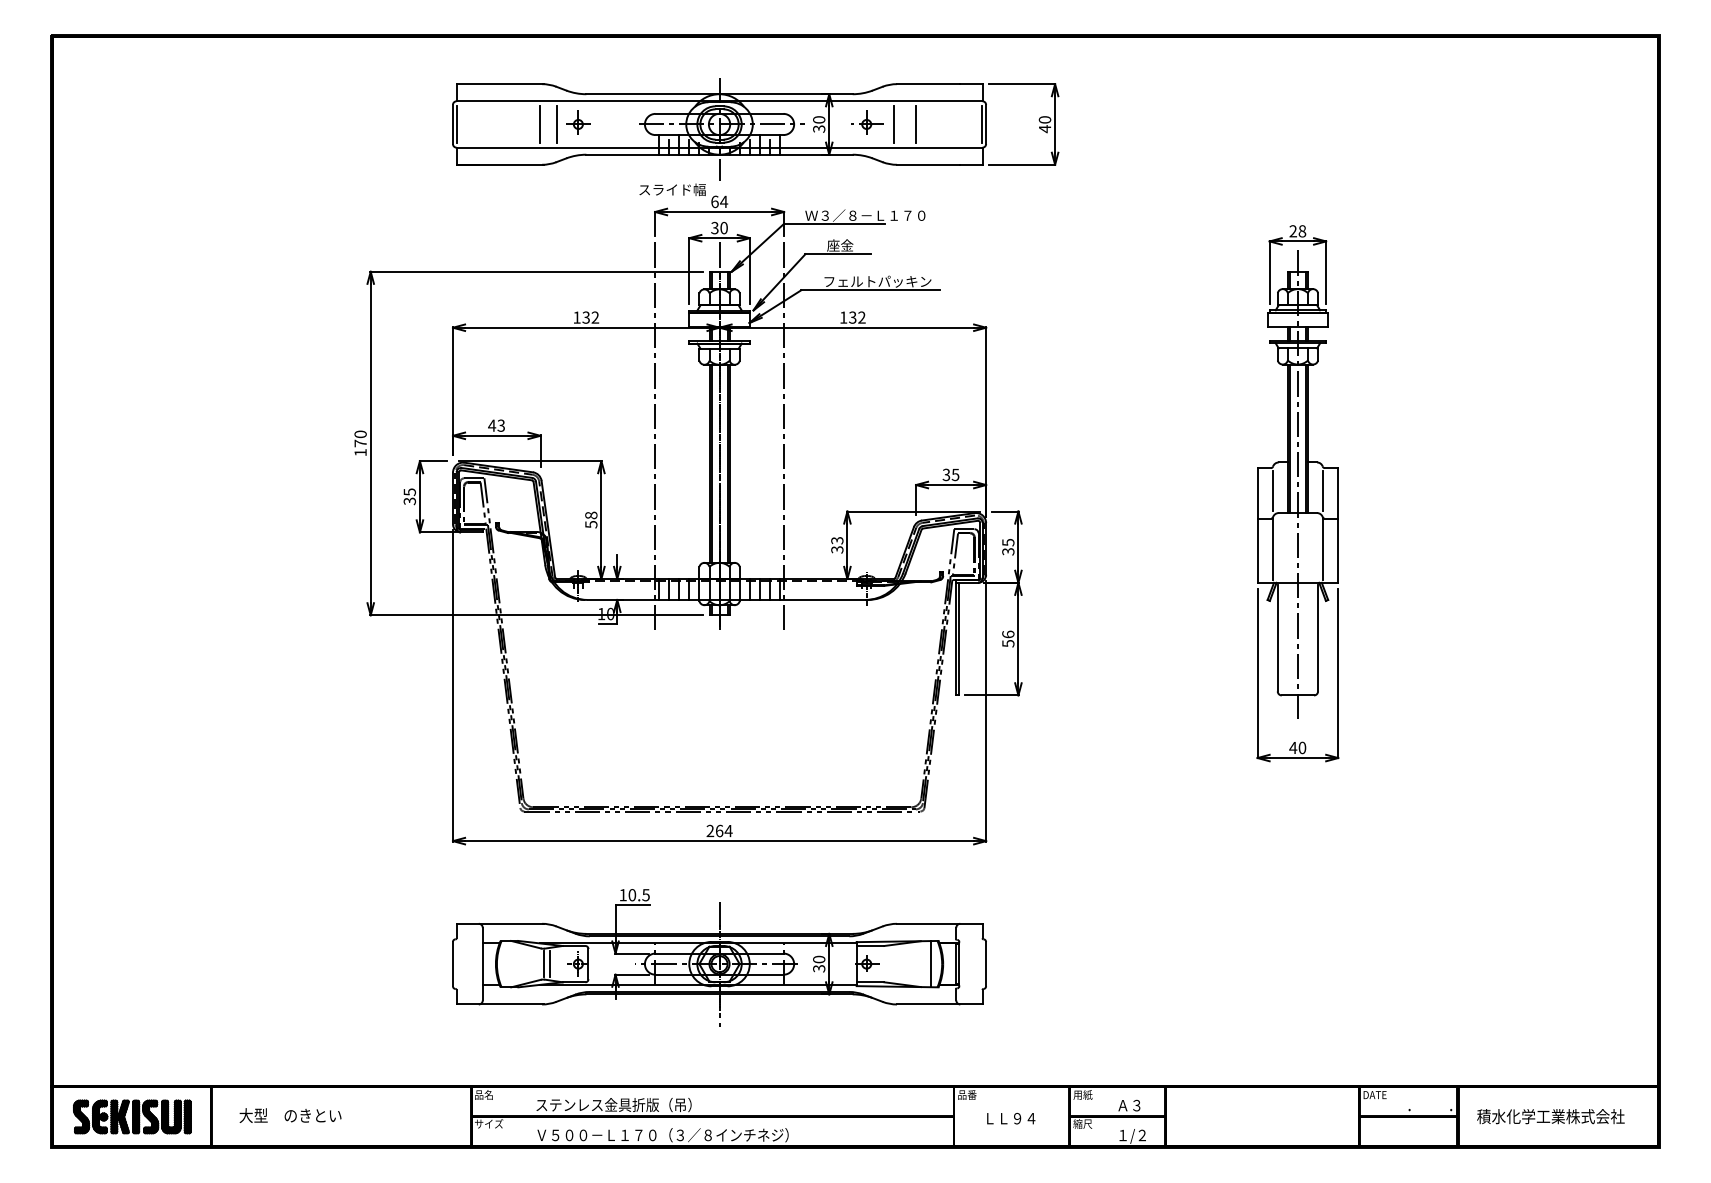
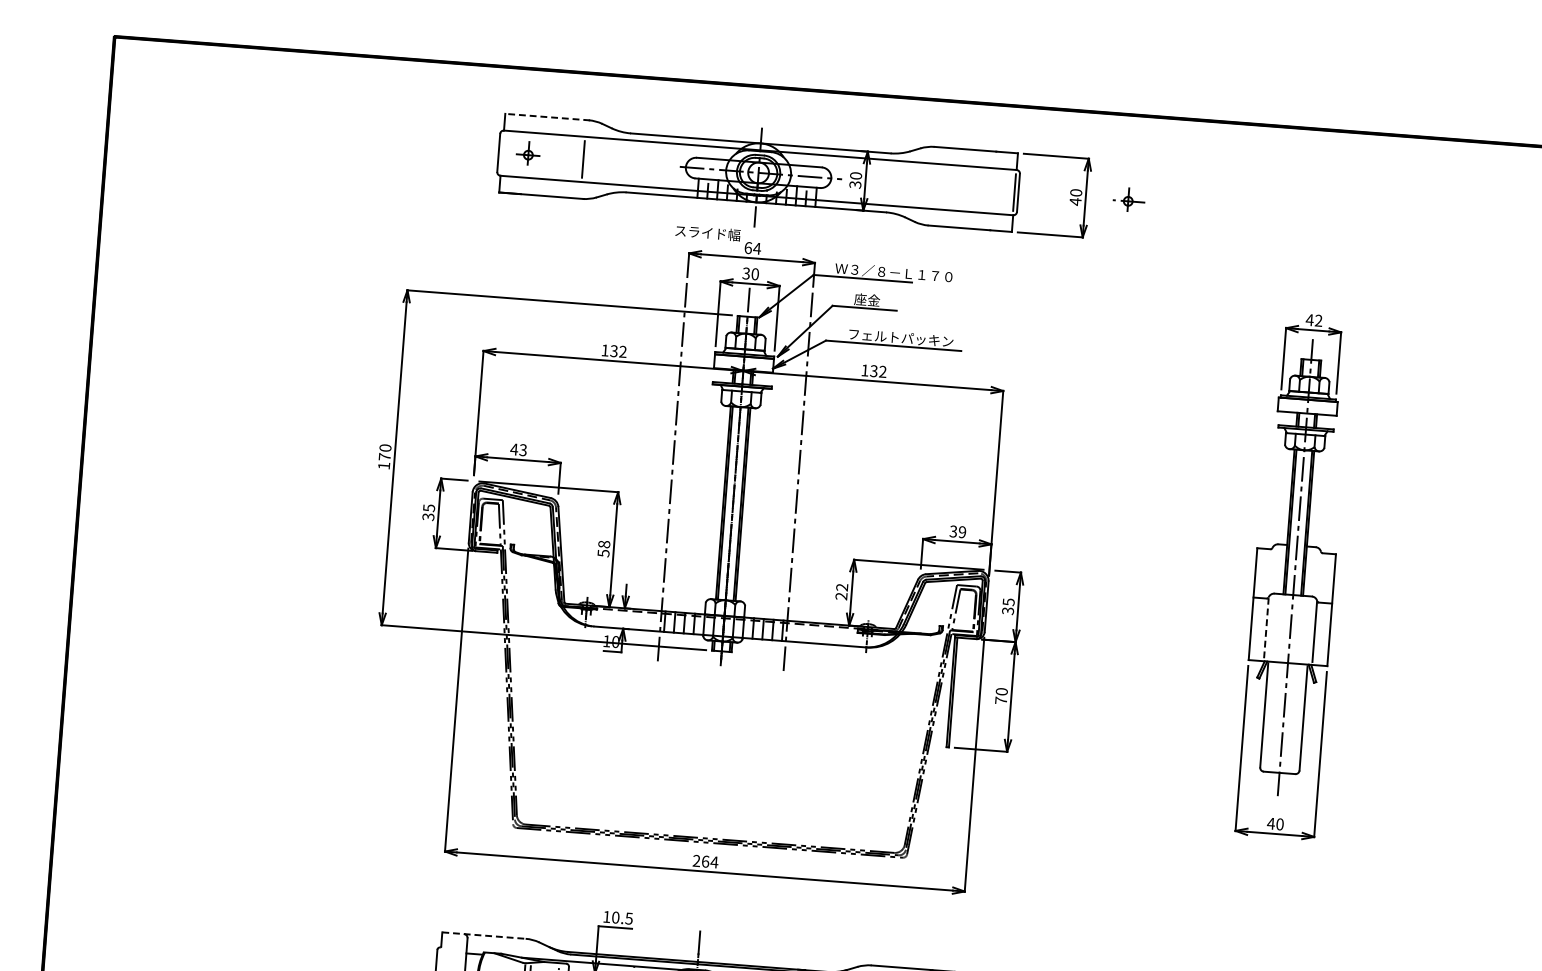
line: (500, 84) -> (548, 117), solid -> dashed
part: (578, 122) -> (528, 153), moved
part: (867, 122) -> (1129, 199), moved
line: (457, 124) -> (503, 153), removed
line: (557, 124) -> (600, 160), removed
line: (893, 124) -> (928, 185), removed
line: (916, 124) -> (950, 187), removed
text: (1297, 231) -> (1313, 320), 28 -> 42
text: (955, 474) -> (962, 531), 35 -> 39
line: (1273, 490) -> (1271, 571), removed
line: (1322, 490) -> (1318, 574), removed
text: (837, 545) -> (842, 592), 33 -> 22
line: (1273, 549) -> (1266, 628), solid -> dashed
text: (1008, 638) -> (1001, 695), 56 -> 70
line: (500, 923) -> (485, 935), solid -> dashed

